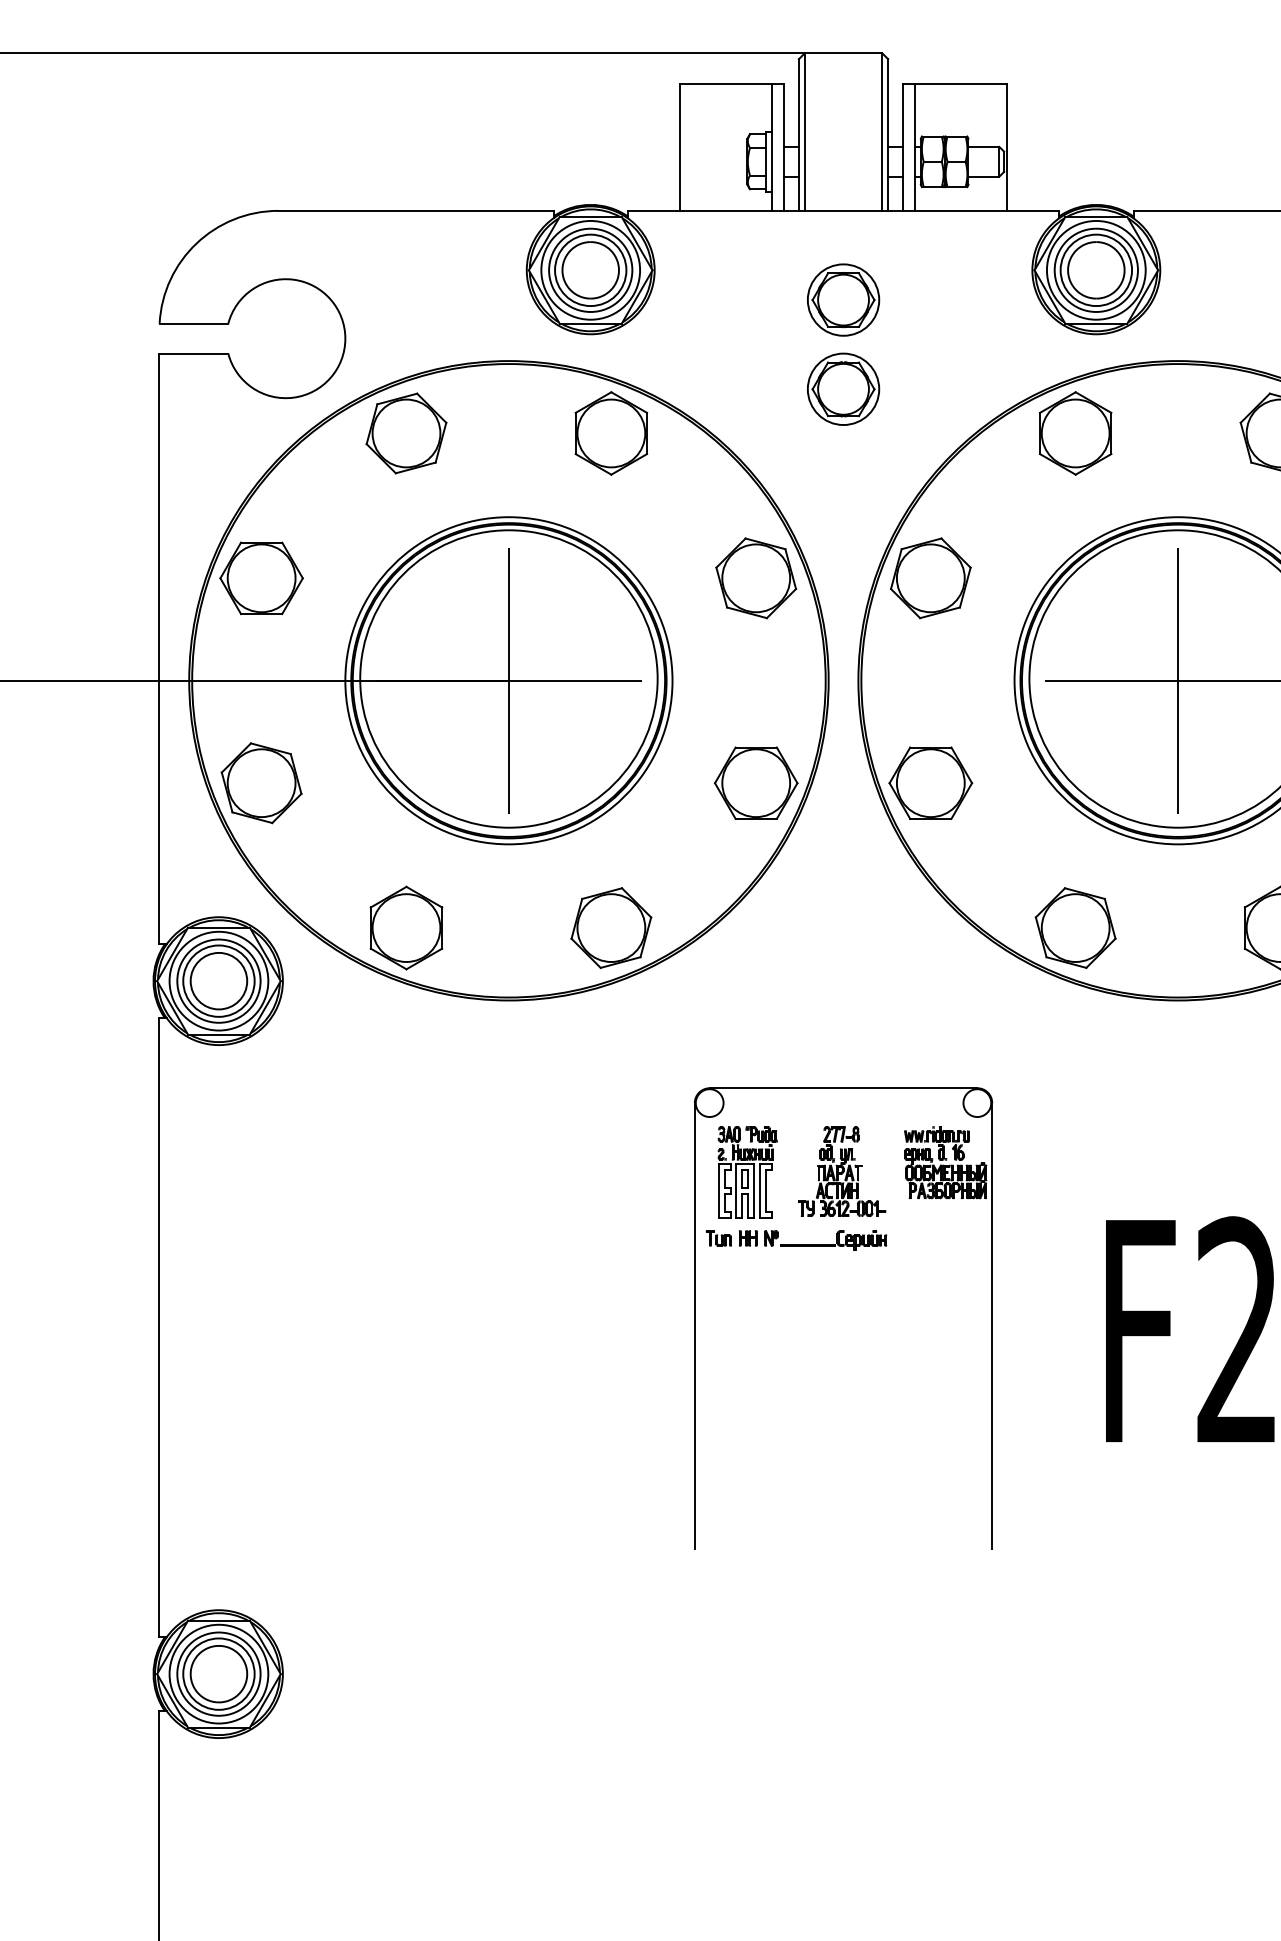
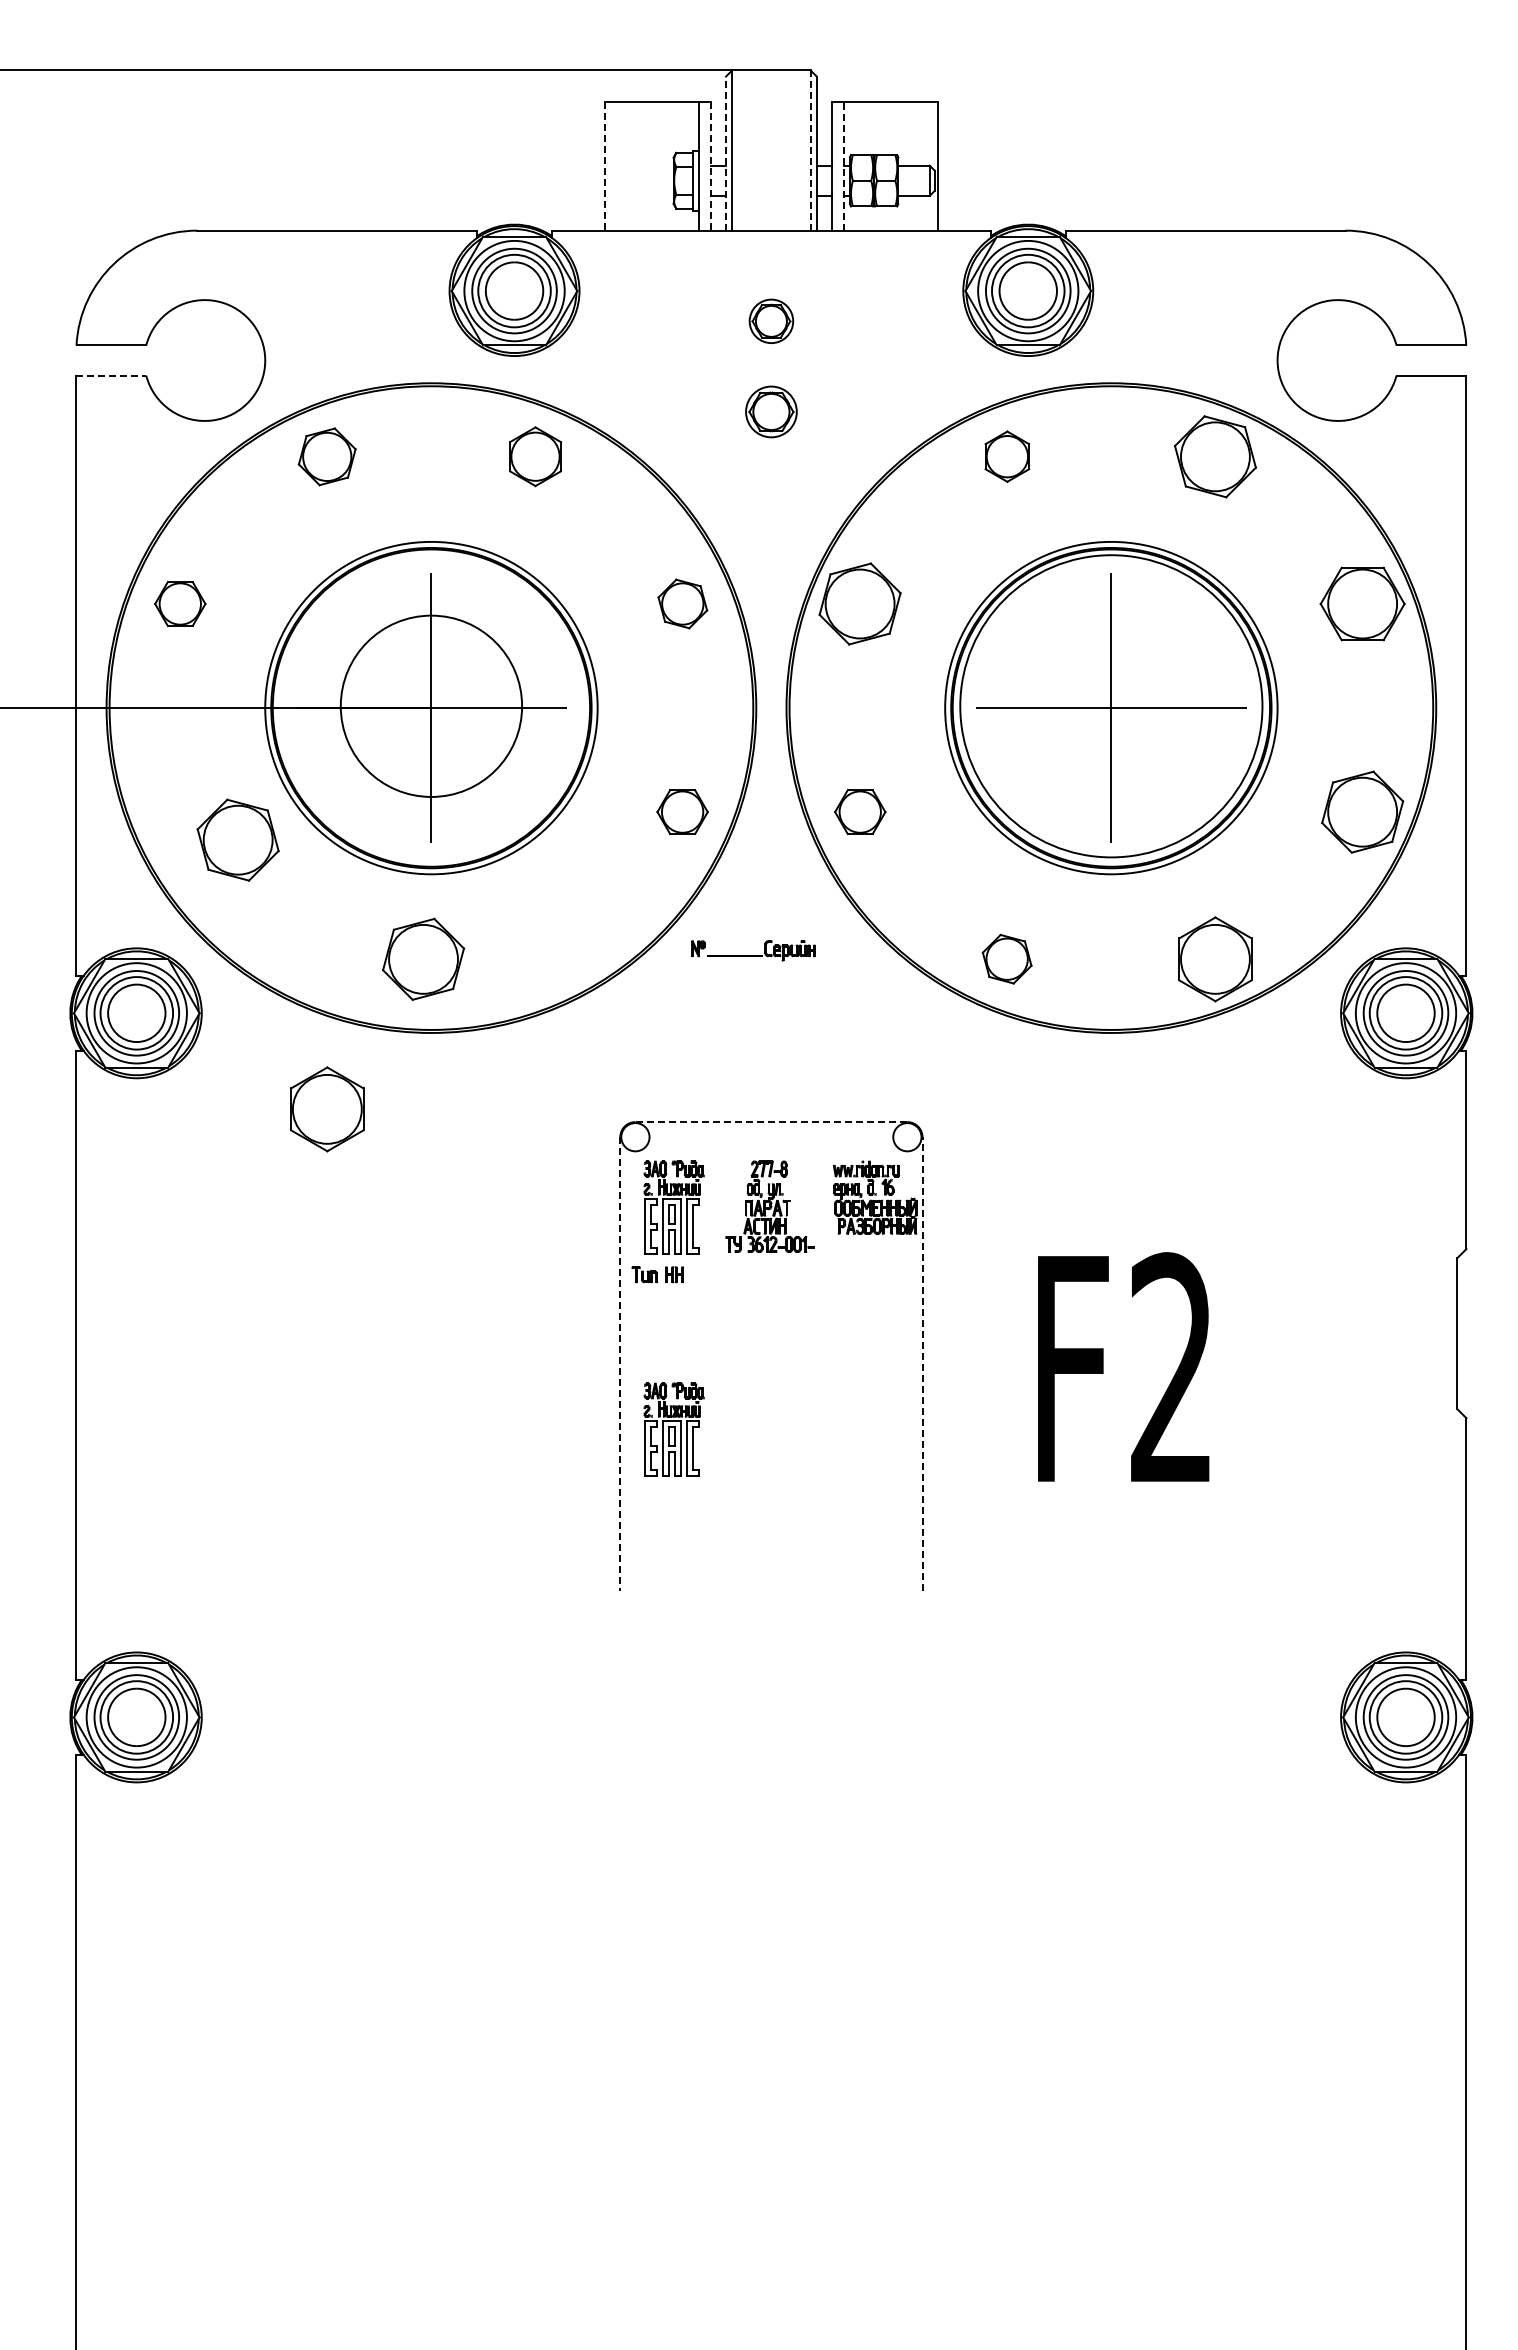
line: (882, 131) -> (810, 150), solid -> dashed
line: (799, 134) -> (726, 153), solid -> dashed
line: (914, 146) -> (843, 165), solid -> dashed
line: (680, 147) -> (605, 166), solid -> dashed
line: (783, 147) -> (710, 166), solid -> dashed
part: (843, 300) -> (771, 321), size x0.6
line: (194, 353) -> (111, 375), solid -> dashed
part: (843, 388) -> (771, 411), size x0.7
part: (405, 433) -> (326, 456), size x0.7
part: (611, 433) -> (535, 456), size x0.7
part: (1075, 433) -> (1007, 456), size x0.6
part: (261, 577) -> (180, 603), size x0.6
part: (756, 577) -> (682, 603), size x0.6
circle: (508, 679) -> (431, 706), size x0.6
part: (260, 782) -> (237, 839), moved
part: (756, 782) -> (682, 811), size x0.6
part: (931, 782) -> (860, 811), size x0.6
part: (611, 927) -> (423, 958), moved
part: (1074, 927) -> (1006, 958), size x0.6
part: (406, 928) -> (327, 1109), moved
line: (843, 1088) -> (771, 1122), solid -> dashed
part: (825, 1240) -> (753, 950), moved
line: (695, 1325) -> (620, 1363), solid -> dashed
line: (992, 1325) -> (922, 1363), solid -> dashed
part: (747, 1390) -> (673, 1429), added

